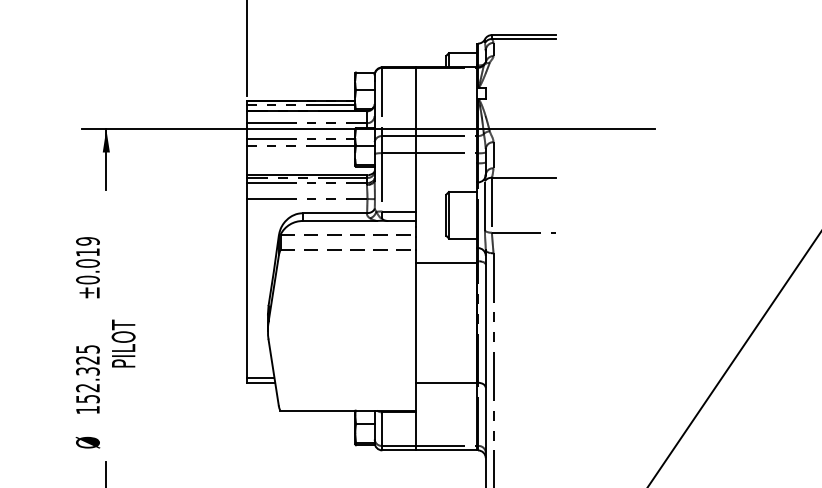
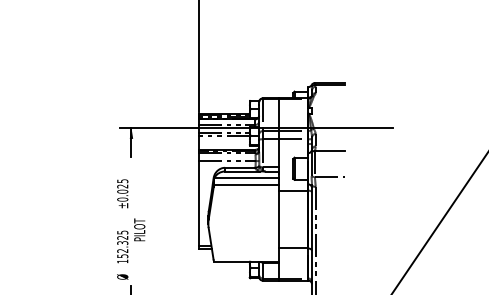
line: (350, 233) -> (247, 177), dashed -> solid
text: (87, 246) -> (122, 183), ±0.019 -> ±0.025
line: (350, 250) -> (247, 185), dashed -> solid

